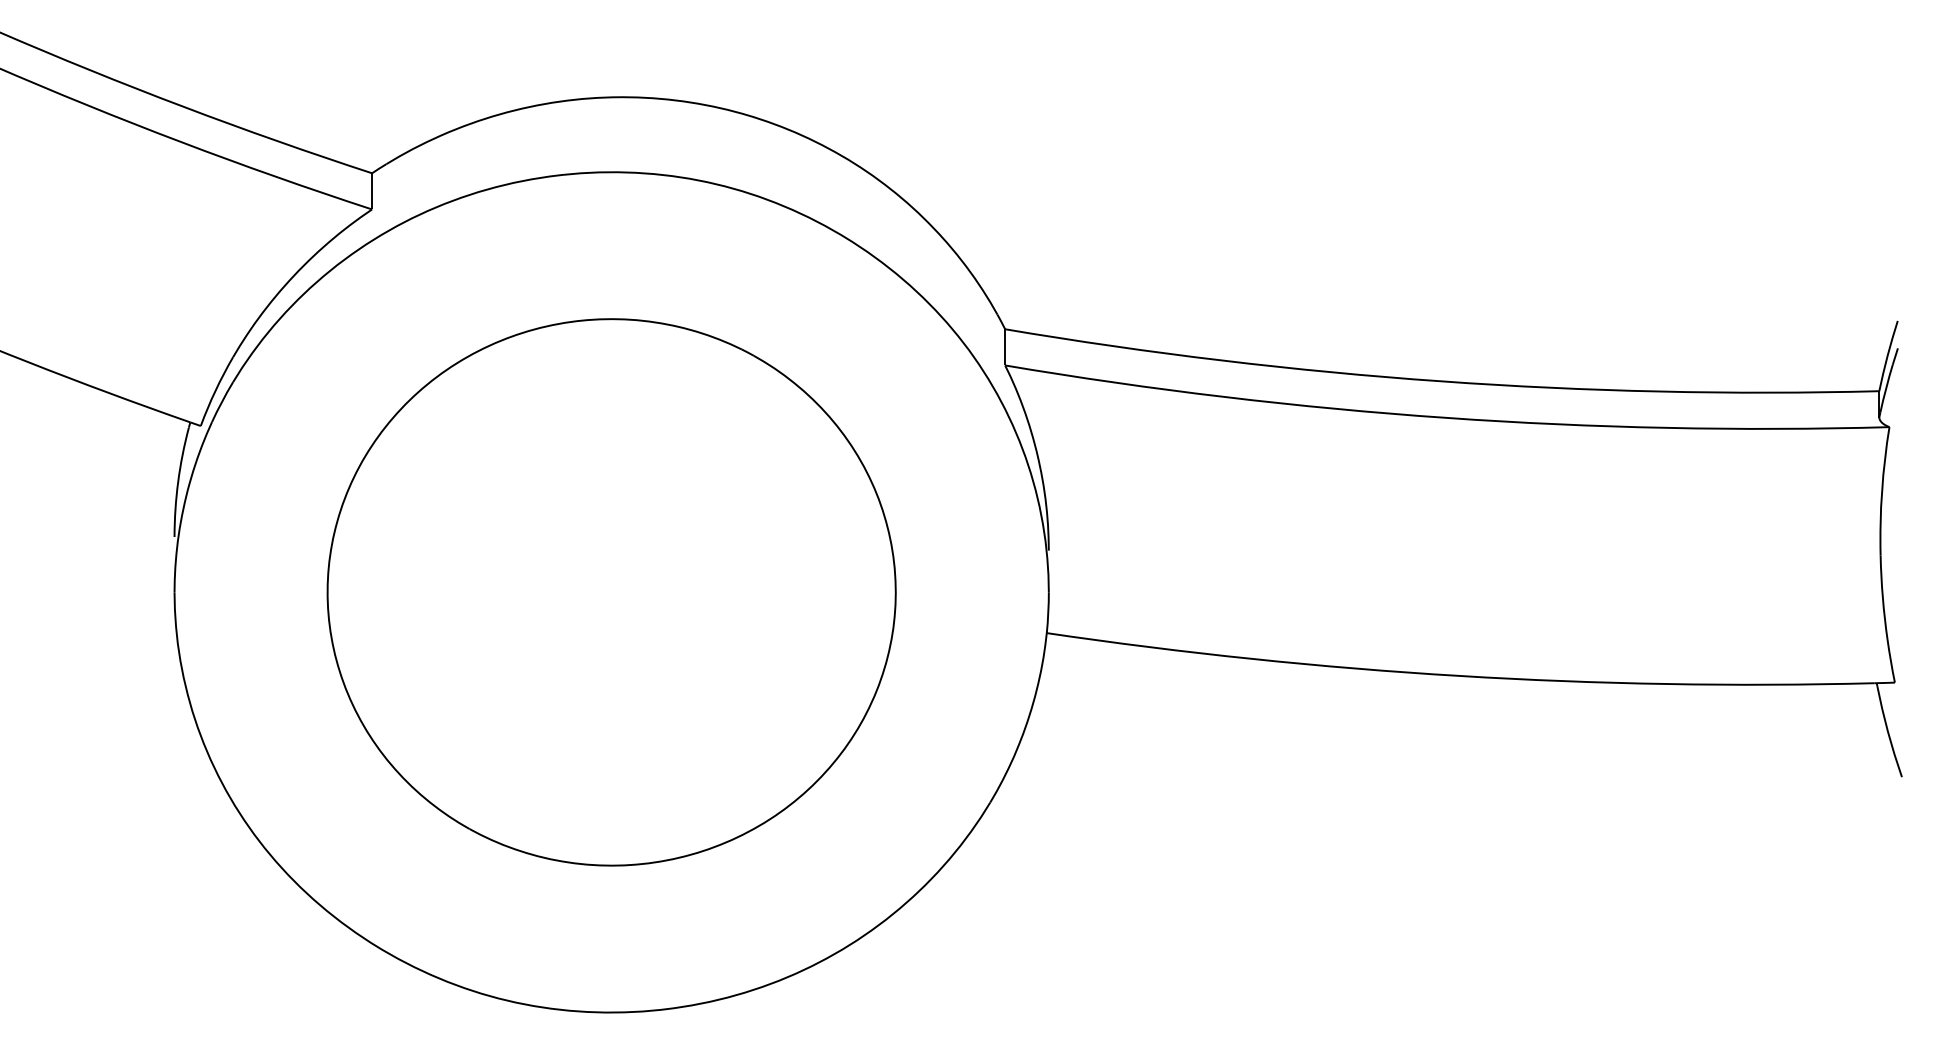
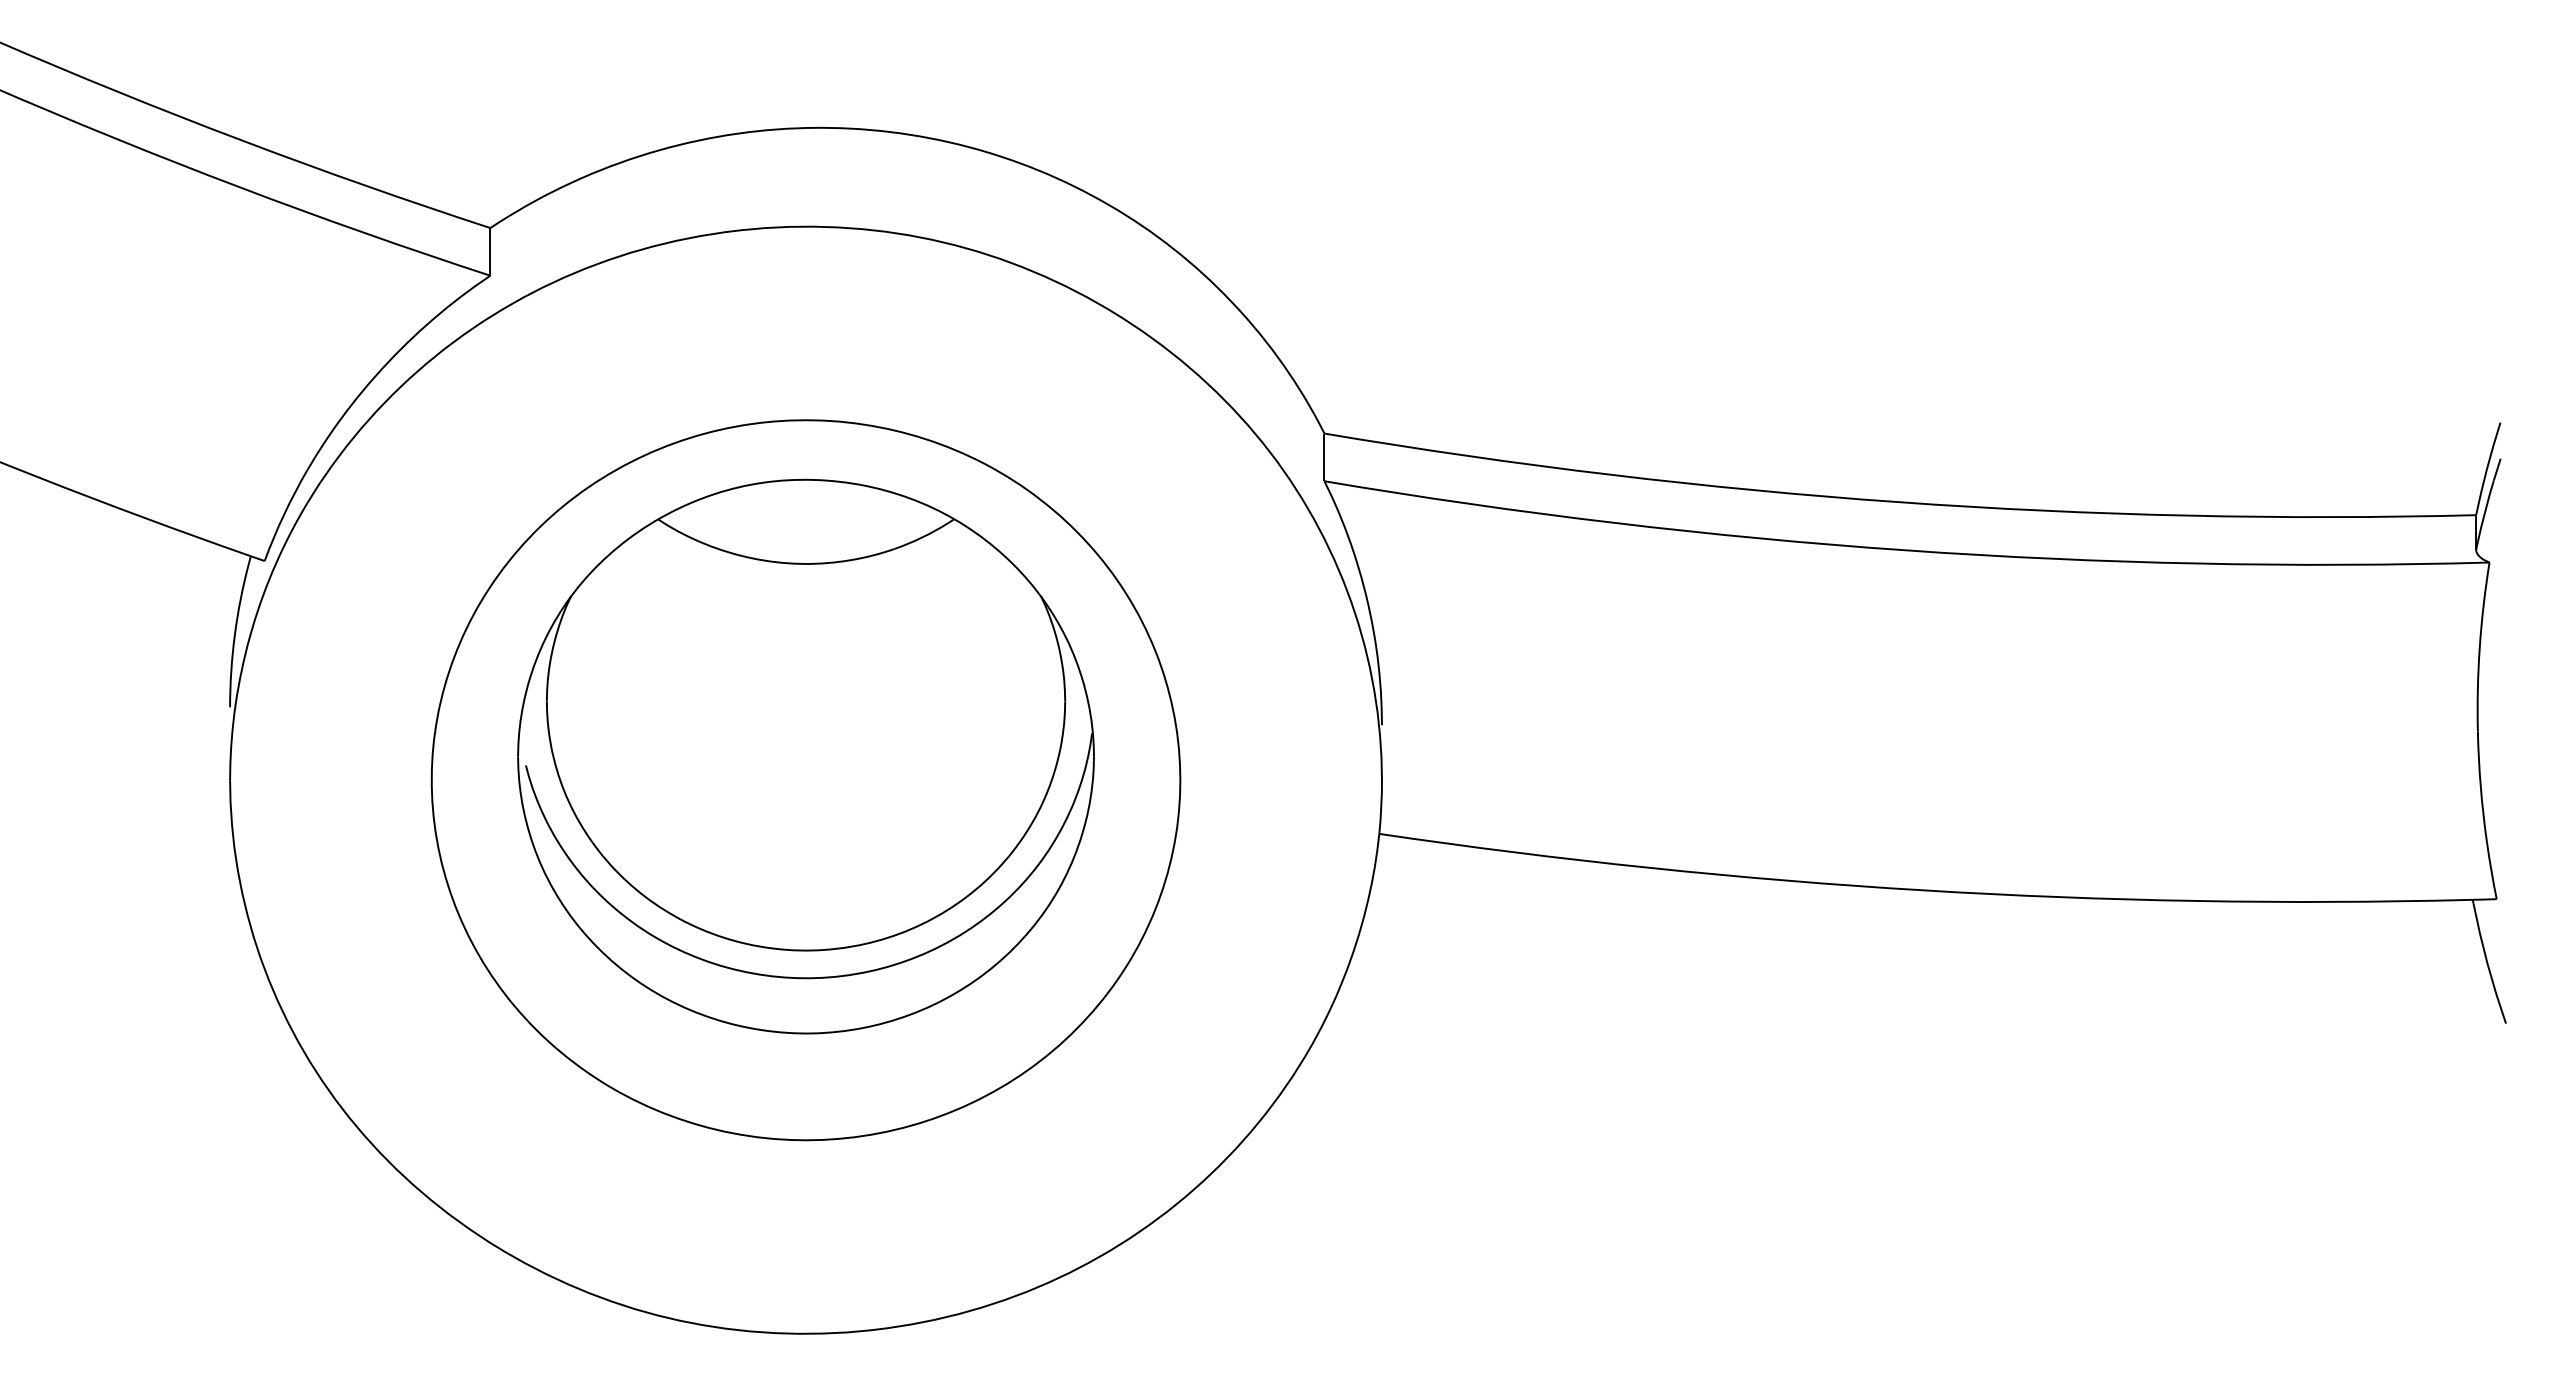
part: (611, 574) -> (805, 756), added

